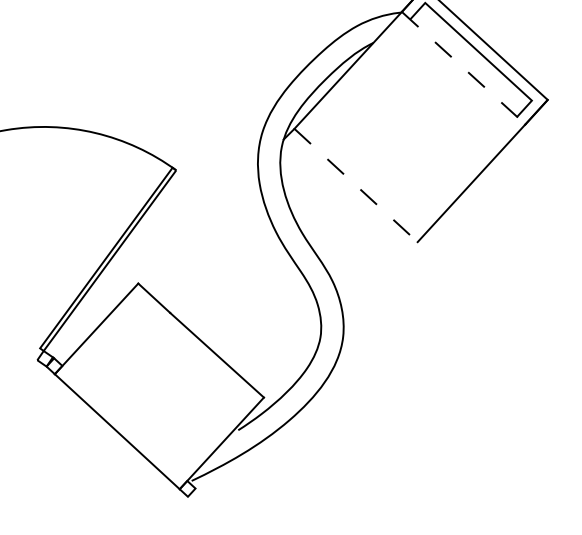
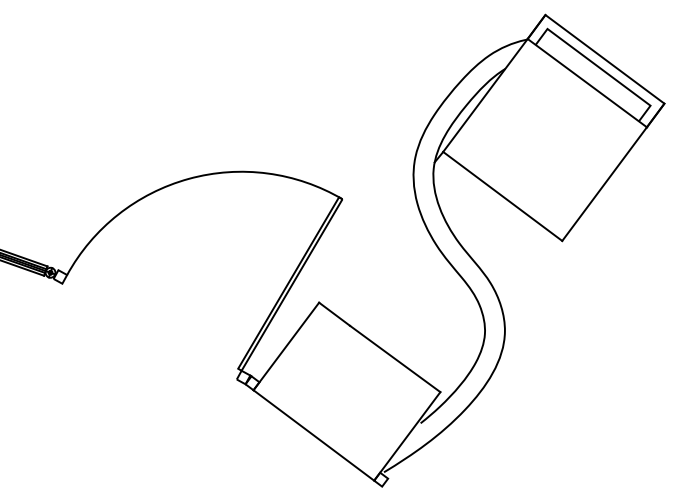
line: (463, 68) -> (587, 83), dashed -> solid
line: (356, 185) -> (503, 196), dashed -> solid

